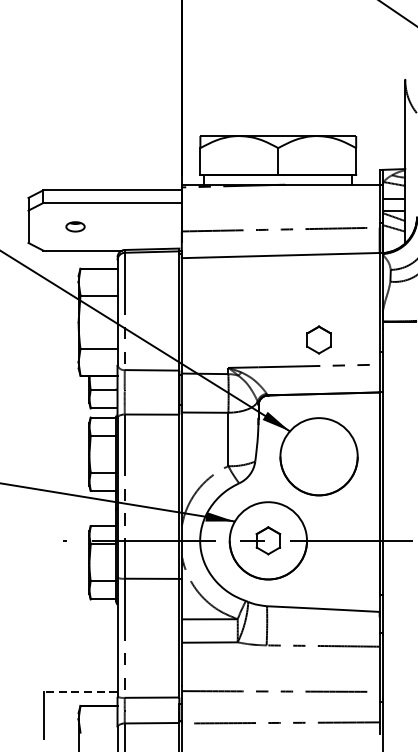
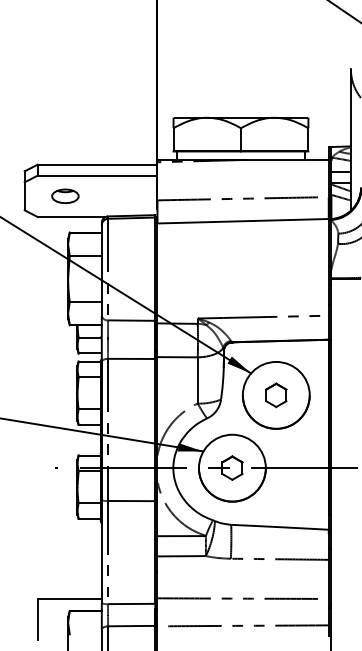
part: (75, 226) -> (65, 196), size x1.67
part: (319, 340) -> (276, 395), moved
line: (80, 692) -> (69, 599), dashed -> solid

